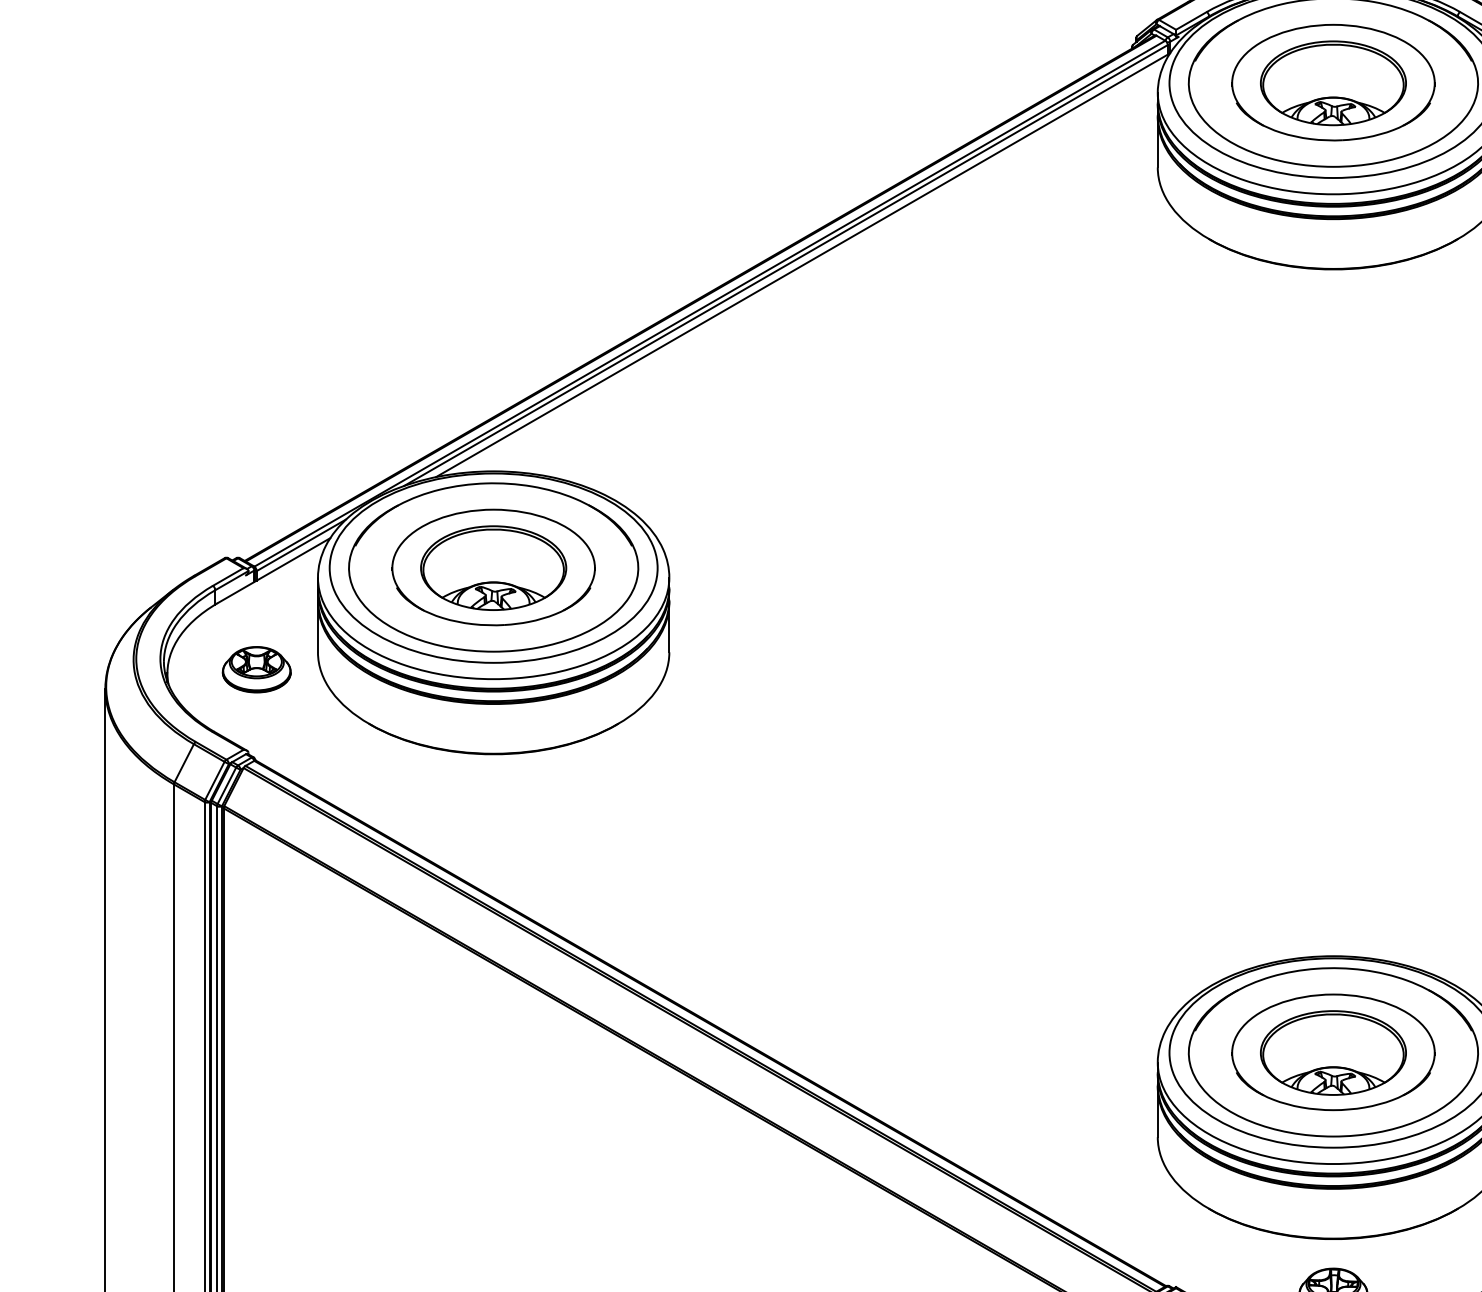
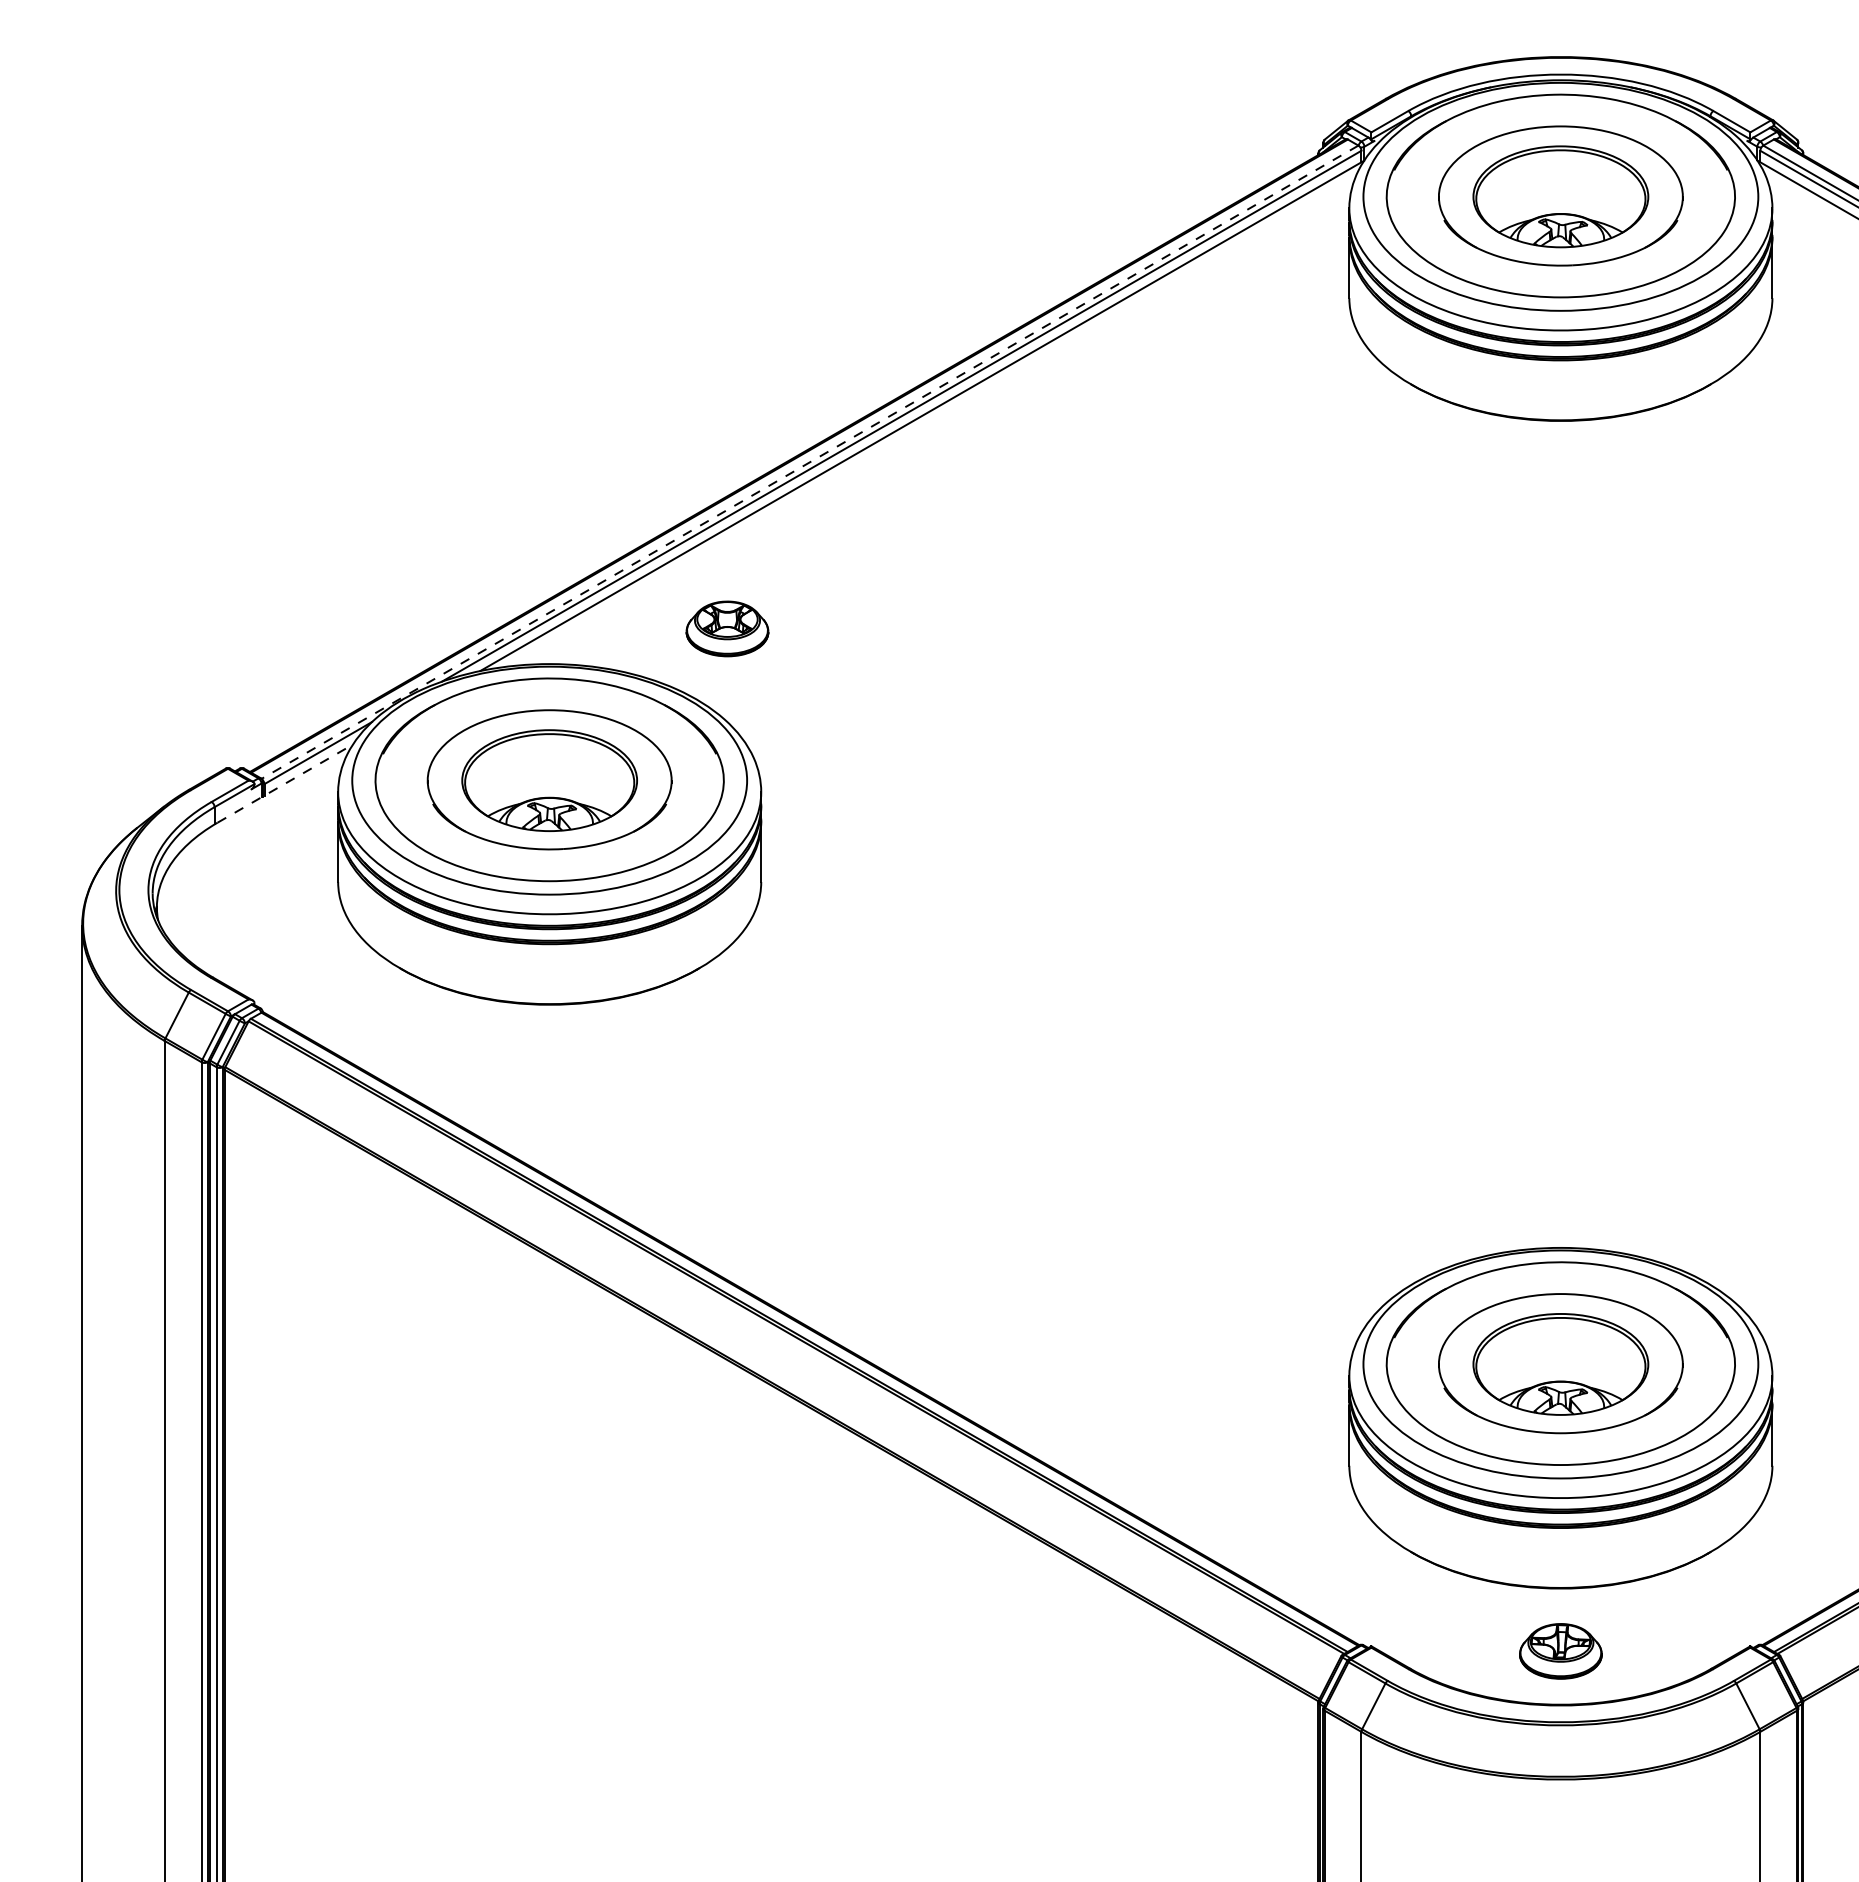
line: (709, 303) -> (809, 462), solid -> dashed
line: (274, 570) -> (285, 783), solid -> dashed
part: (256, 669) -> (727, 628), moved

